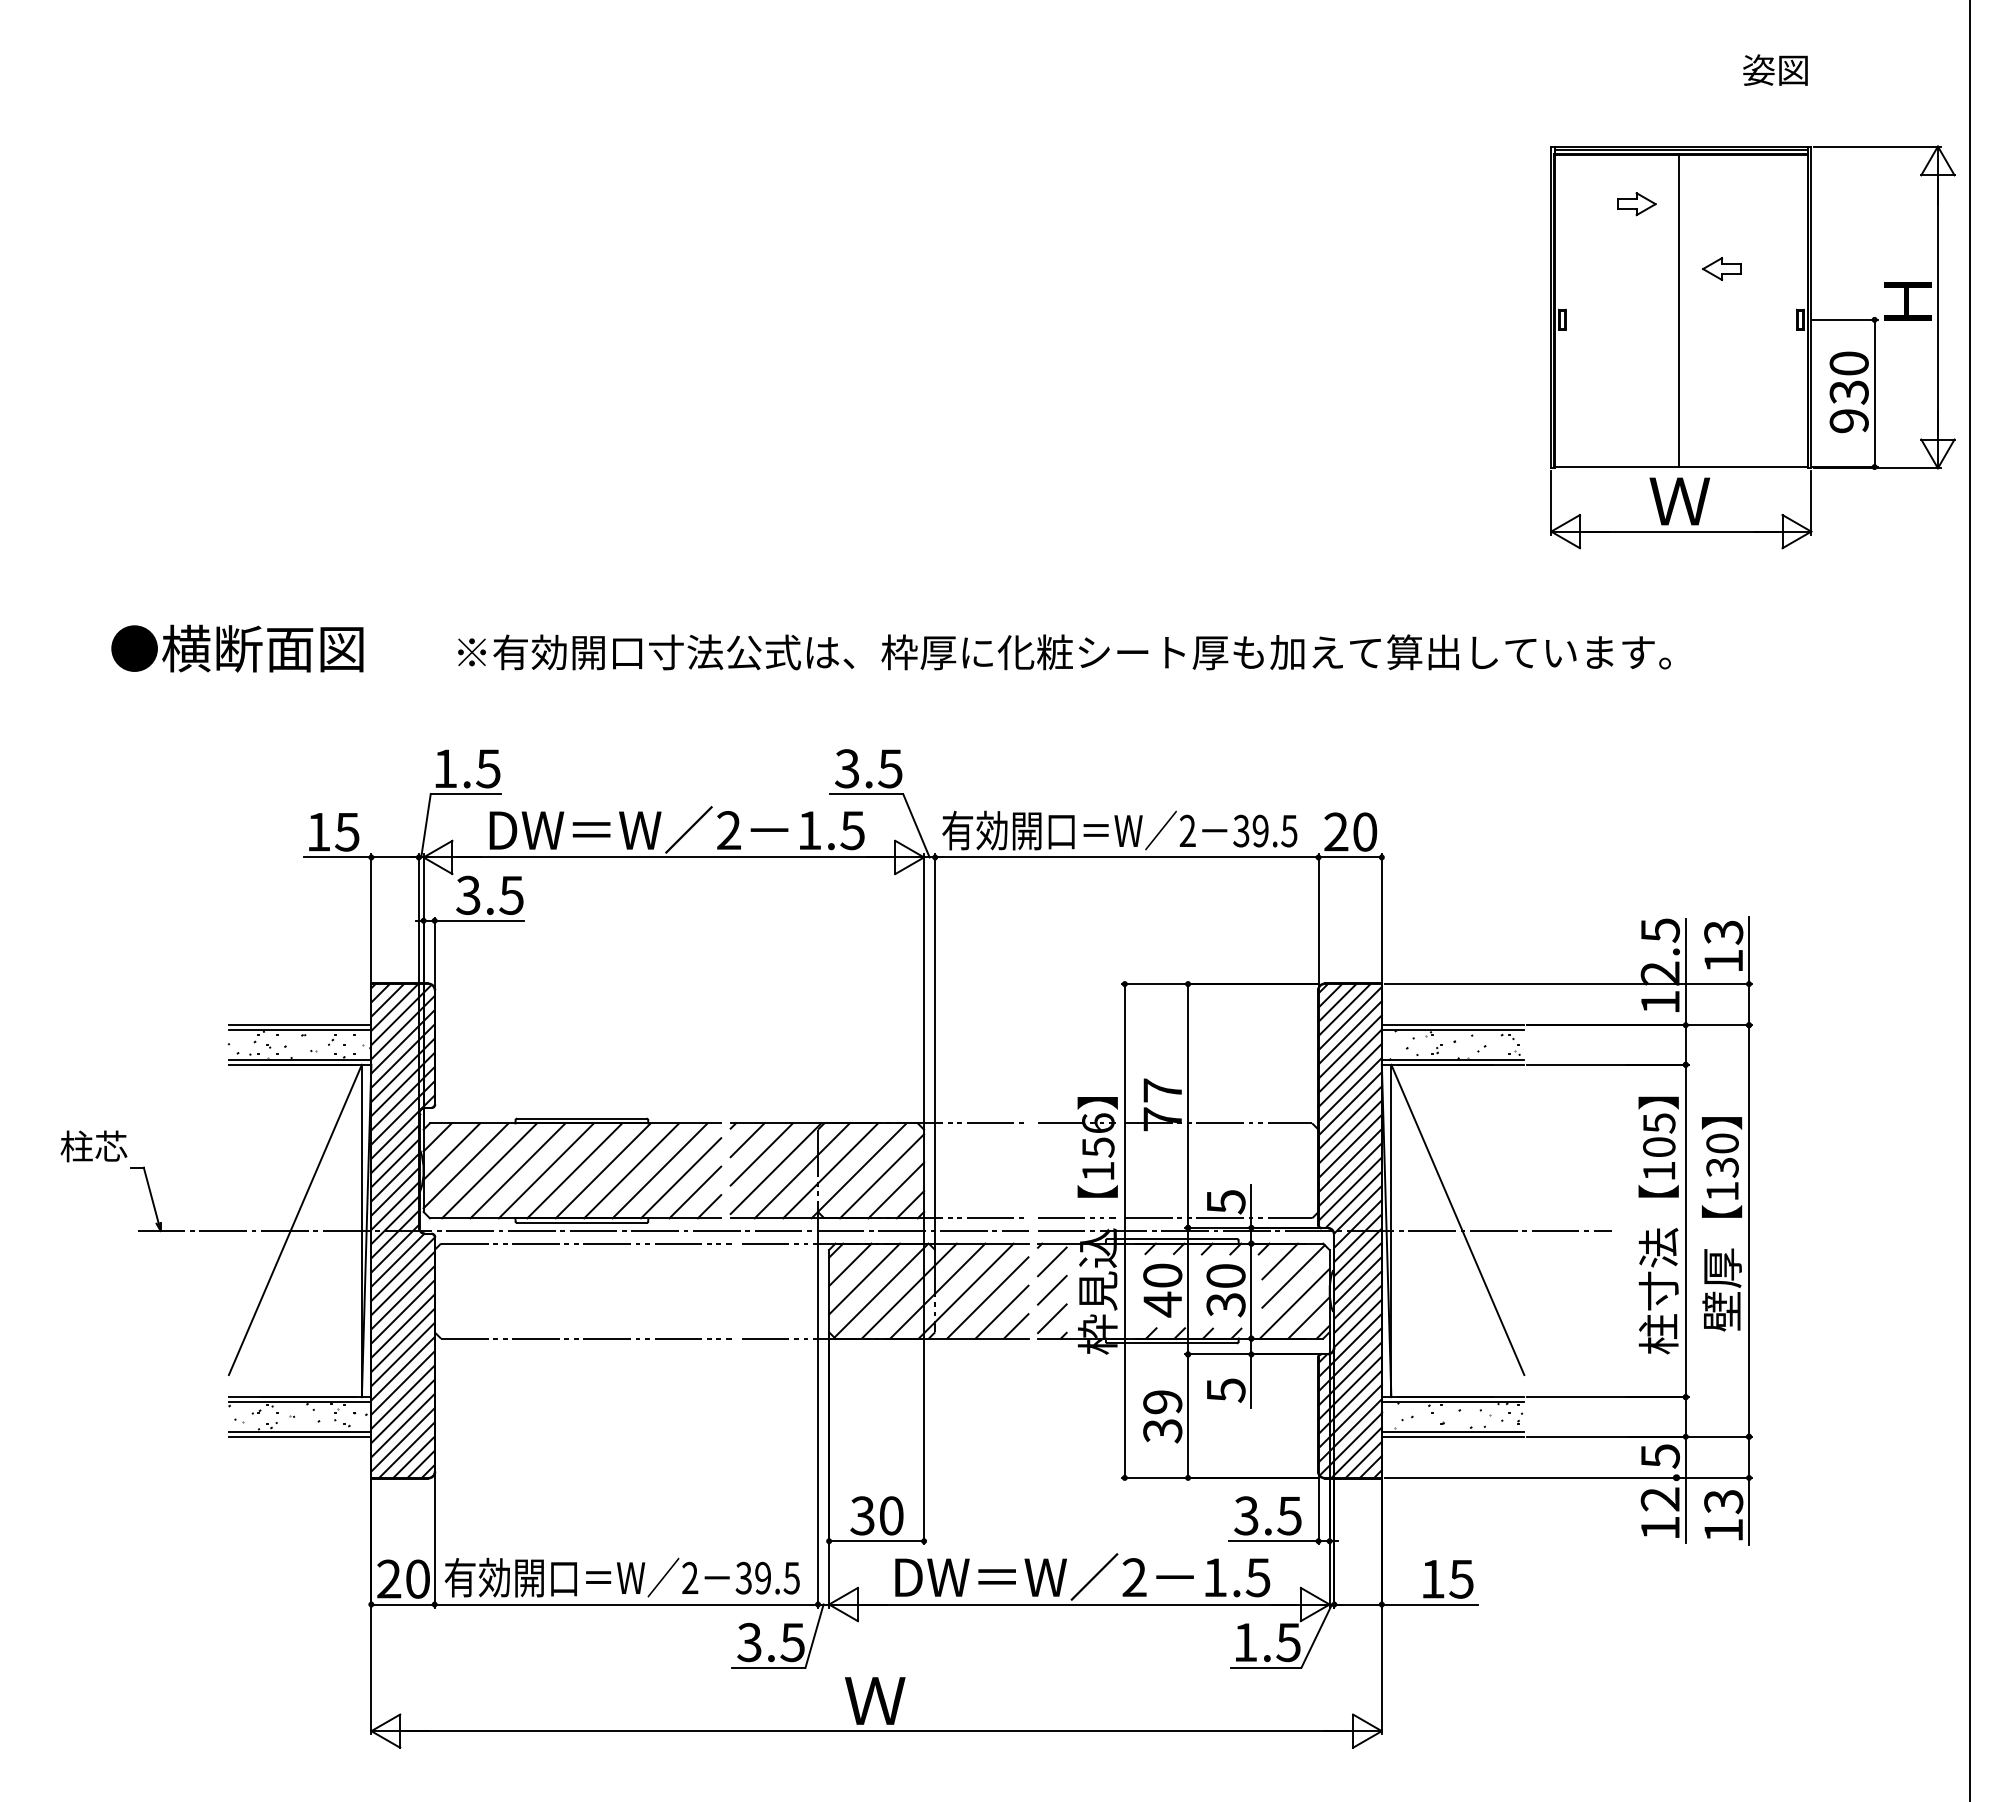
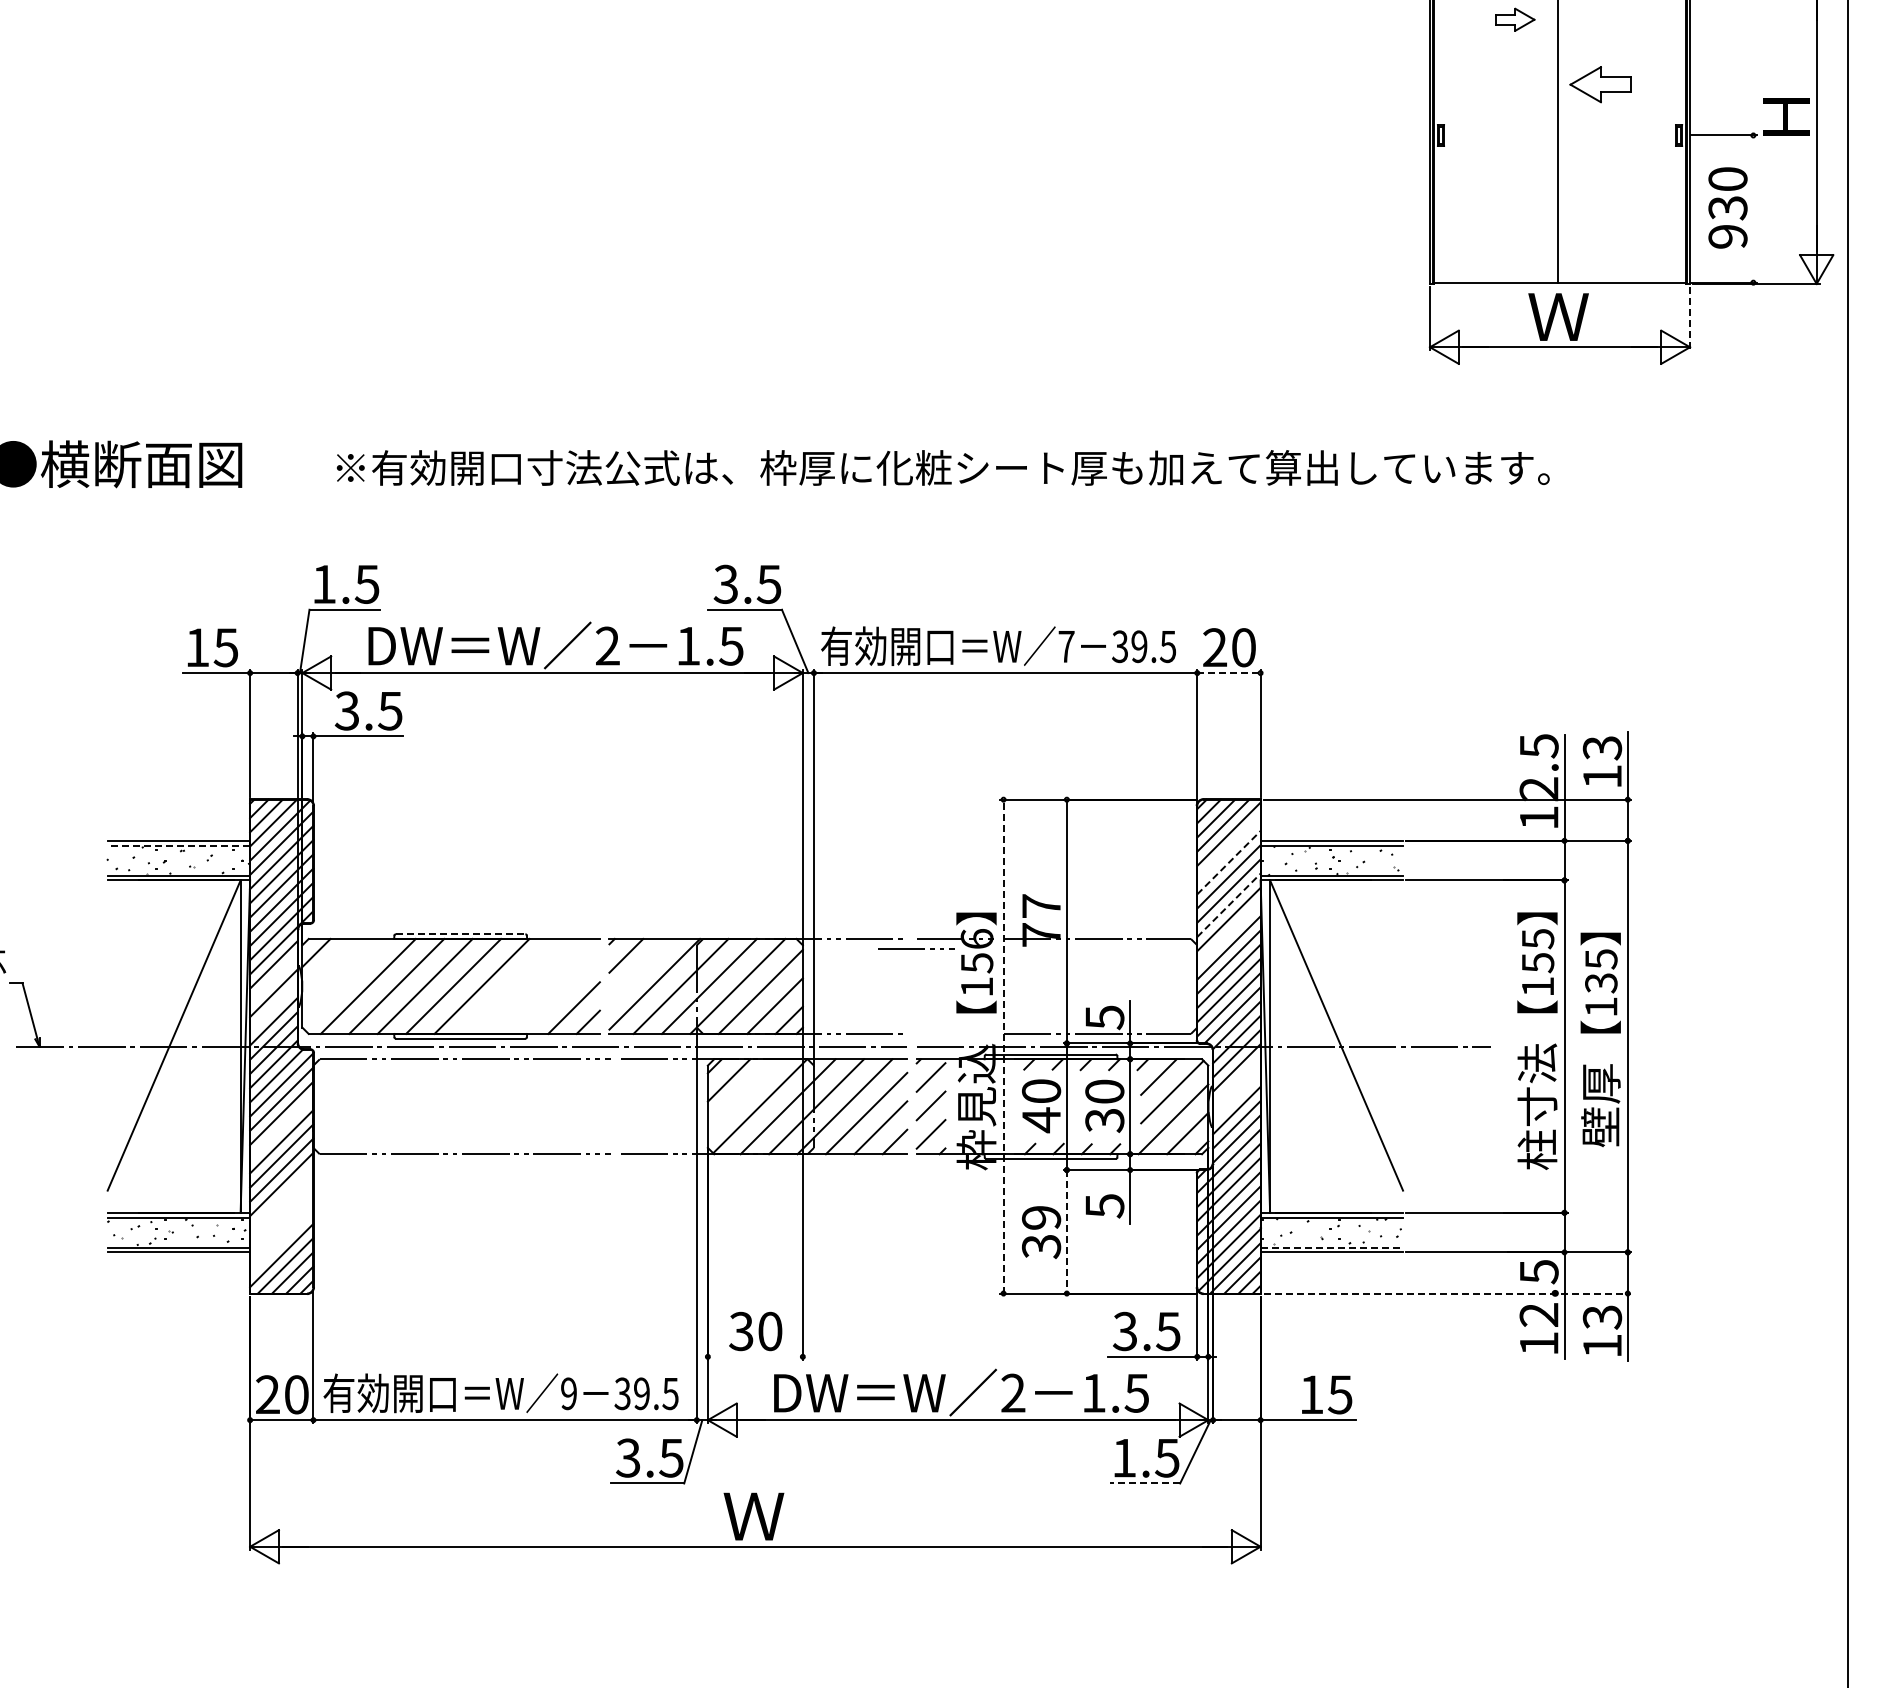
part: (1721, 268) -> (1600, 84), size x1.6
line: (1874, 393) -> (1753, 209), removed
line: (1811, 503) -> (1690, 319), solid -> dashed
text: (1187, 830) -> (1066, 646), 2 -> 7
line: (1350, 857) -> (1229, 673), solid -> dashed
line: (299, 1029) -> (178, 845), solid -> dashed
line: (1349, 1032) -> (1228, 848), removed
line: (1350, 1047) -> (1229, 863), solid -> dashed
line: (1350, 1089) -> (1229, 905), solid -> dashed
line: (1349, 1117) -> (1228, 933), removed
line: (581, 1118) -> (460, 934), solid -> dashed
text: (1722, 1143) -> (1601, 959), 130 -> 135
text: (1659, 1147) -> (1538, 963), 105 -> 155
line: (451, 1151) -> (330, 967), removed
line: (761, 1154) -> (640, 970), removed
line: (394, 1163) -> (273, 979), removed
line: (465, 1165) -> (344, 981), removed
line: (631, 1170) -> (510, 986), removed
line: (659, 1170) -> (538, 986), removed
line: (681, 1178) -> (560, 994), removed
line: (394, 1191) -> (273, 1007), removed
line: (1076, 1217) -> (916, 948), moved
line: (1124, 1230) -> (1003, 1046), solid -> dashed
line: (1357, 1266) -> (1236, 1082), removed
line: (864, 1278) -> (743, 1094), removed
line: (1357, 1280) -> (1236, 1096), removed
line: (402, 1311) -> (281, 1127), removed
line: (402, 1382) -> (281, 1198), removed
line: (402, 1396) -> (281, 1212), removed
line: (402, 1411) -> (281, 1227), removed
line: (1188, 1416) -> (1067, 1232), solid -> dashed
line: (402, 1425) -> (281, 1241), removed
line: (1453, 1432) -> (1332, 1248), solid -> dashed
line: (1568, 1477) -> (1447, 1293), solid -> dashed
line: (876, 1541) -> (755, 1357), removed
text: (690, 1578) -> (569, 1394), 2 -> 9
line: (1265, 1667) -> (1144, 1483), solid -> dashed

